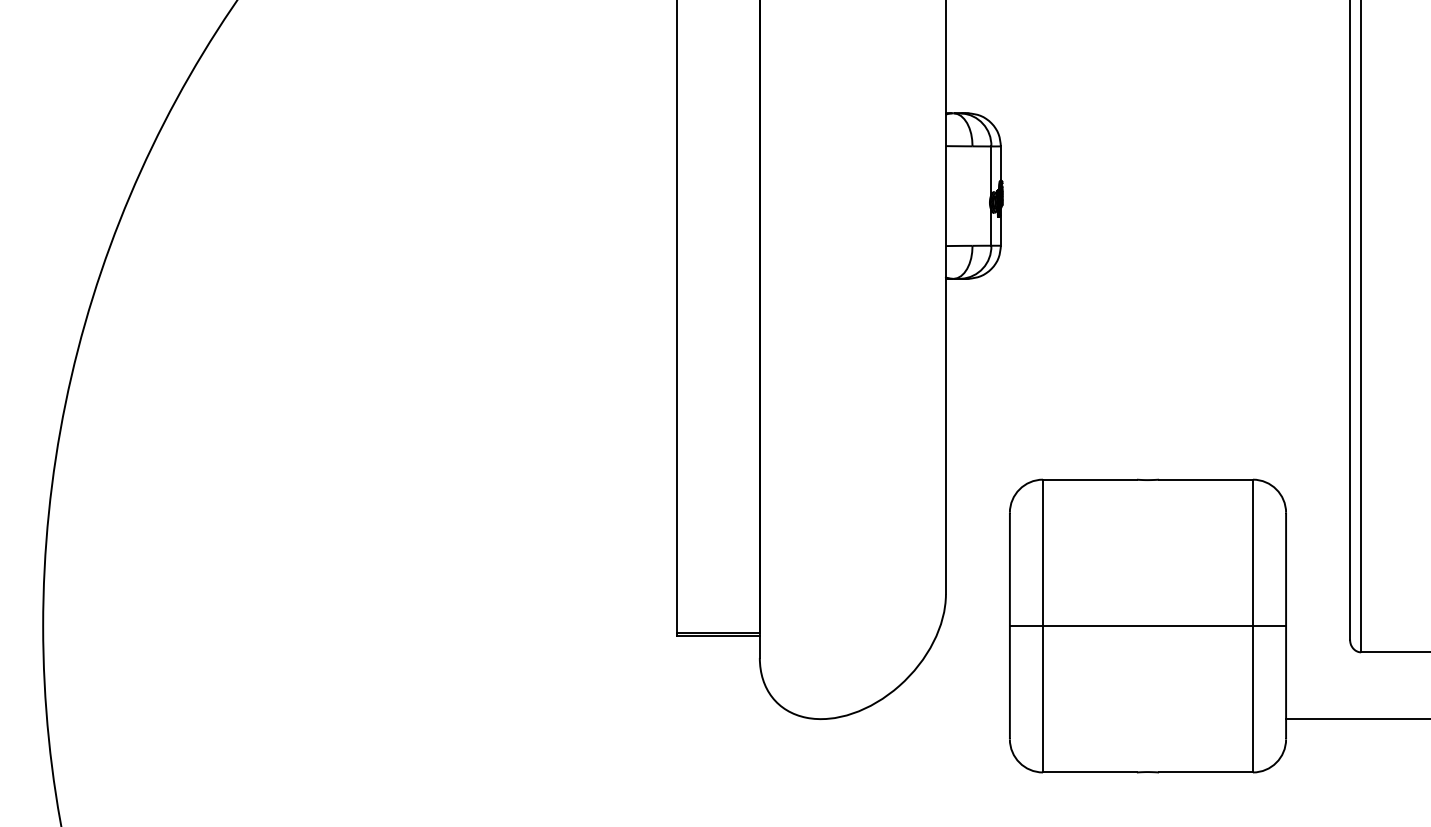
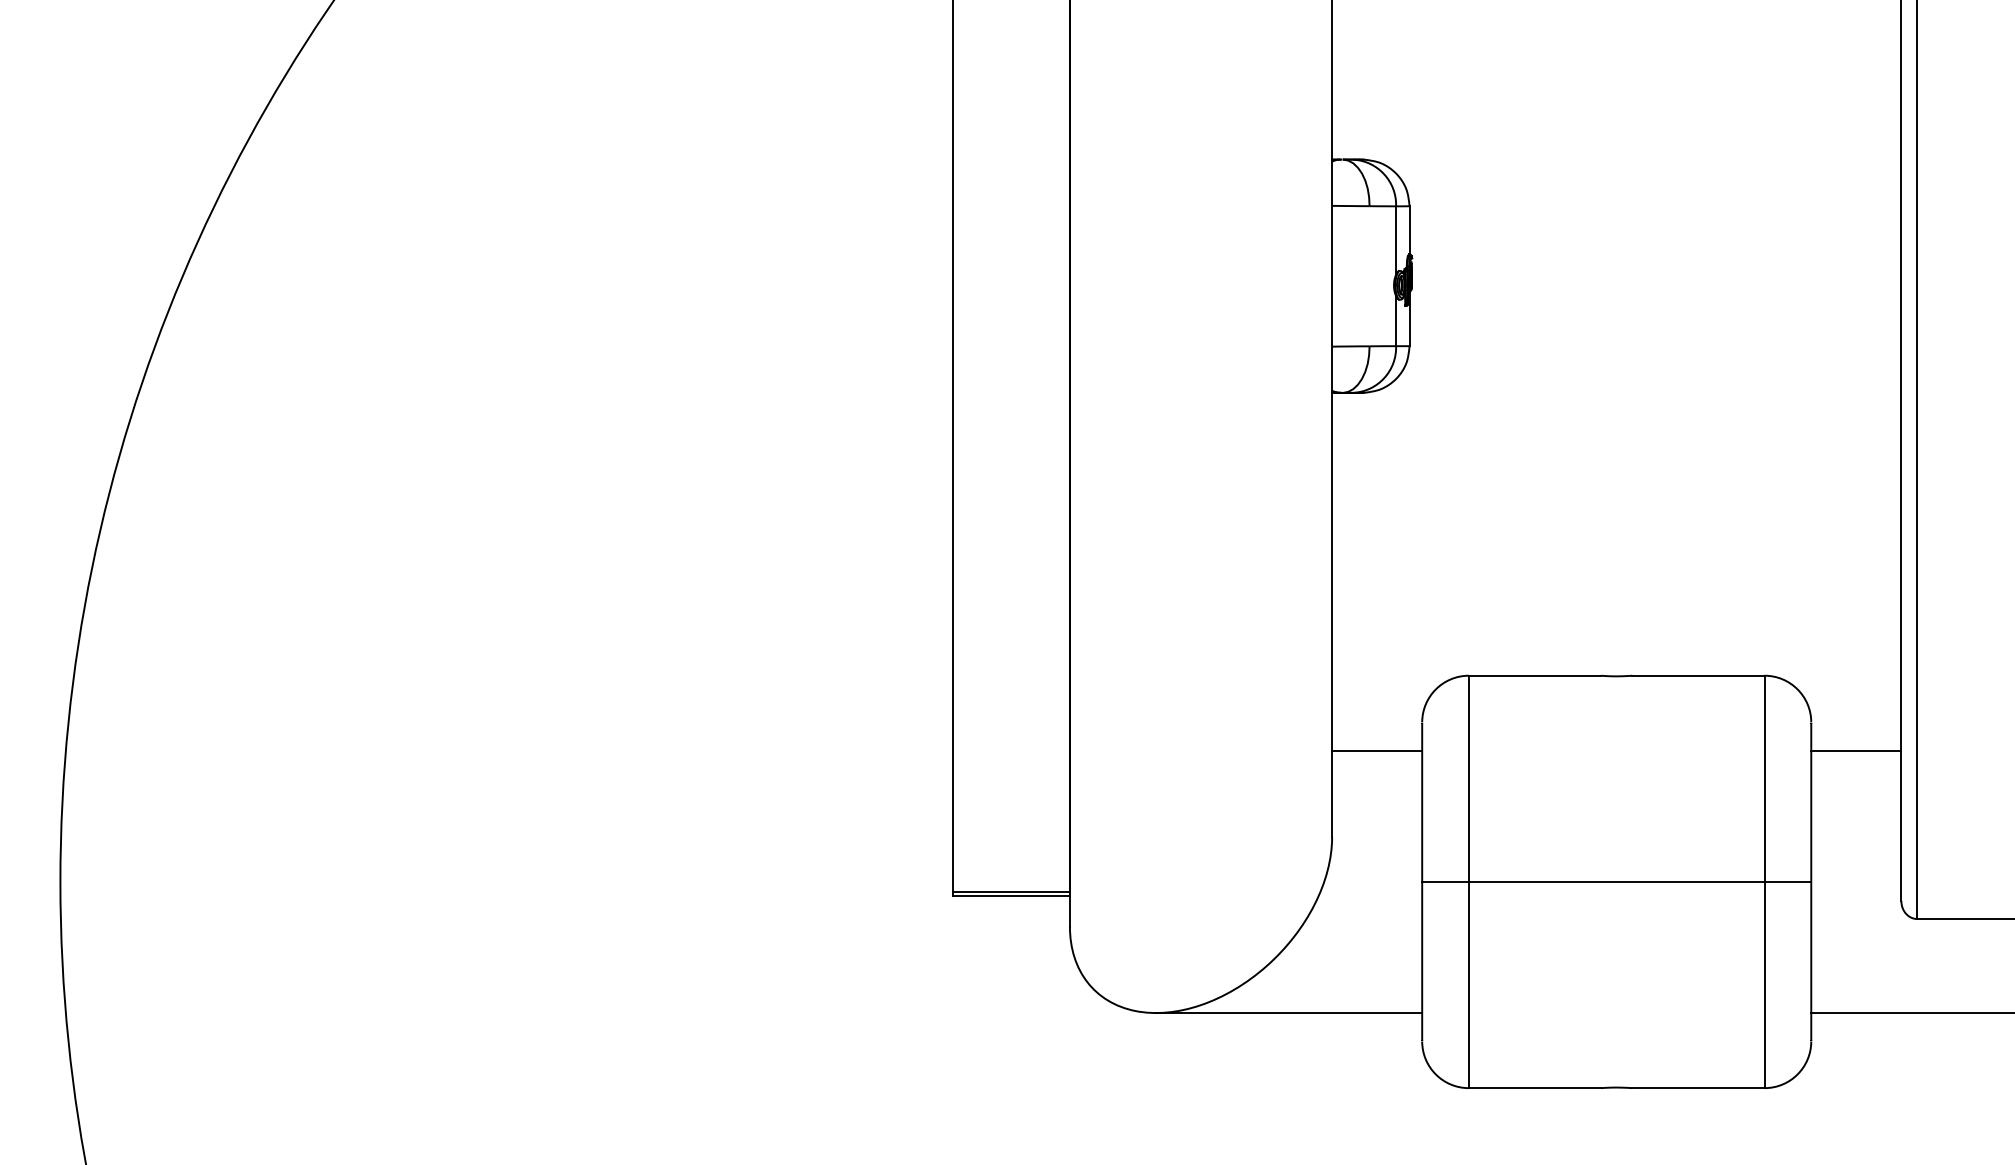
line: (978, 532) -> (1377, 750), added
line: (1318, 532) -> (1856, 750), added
line: (915, 719) -> (1289, 1013), added

